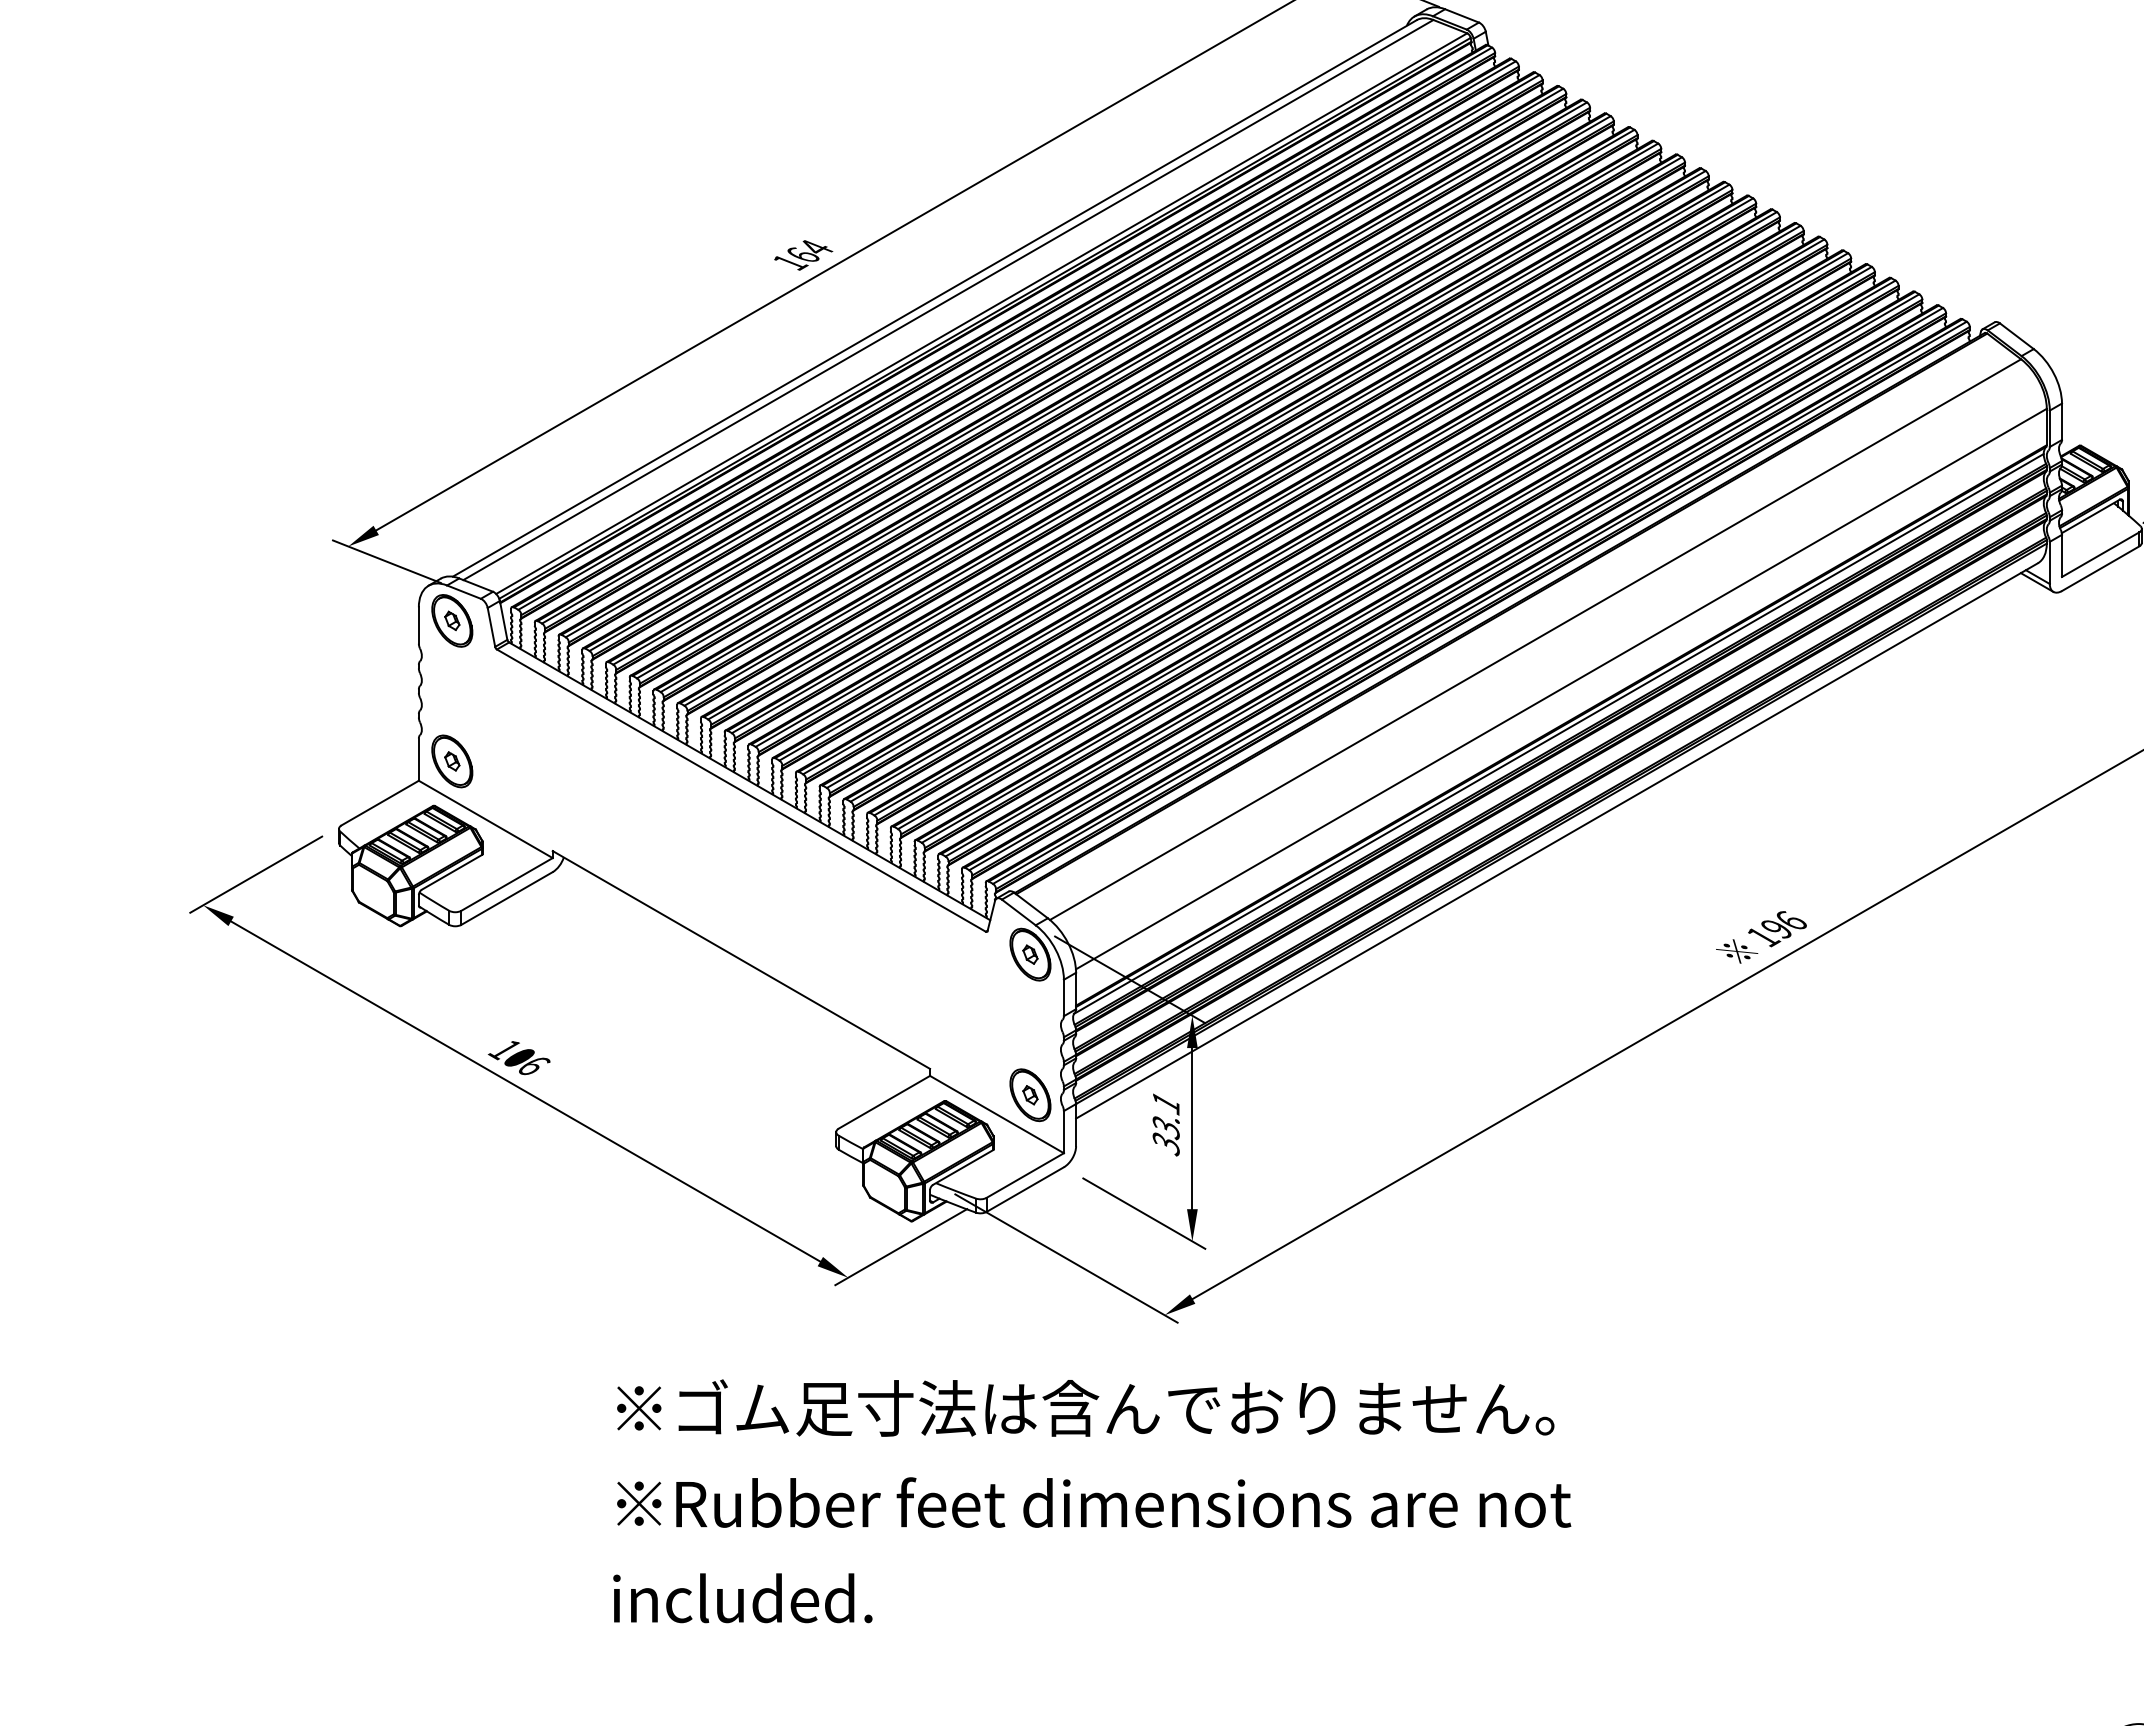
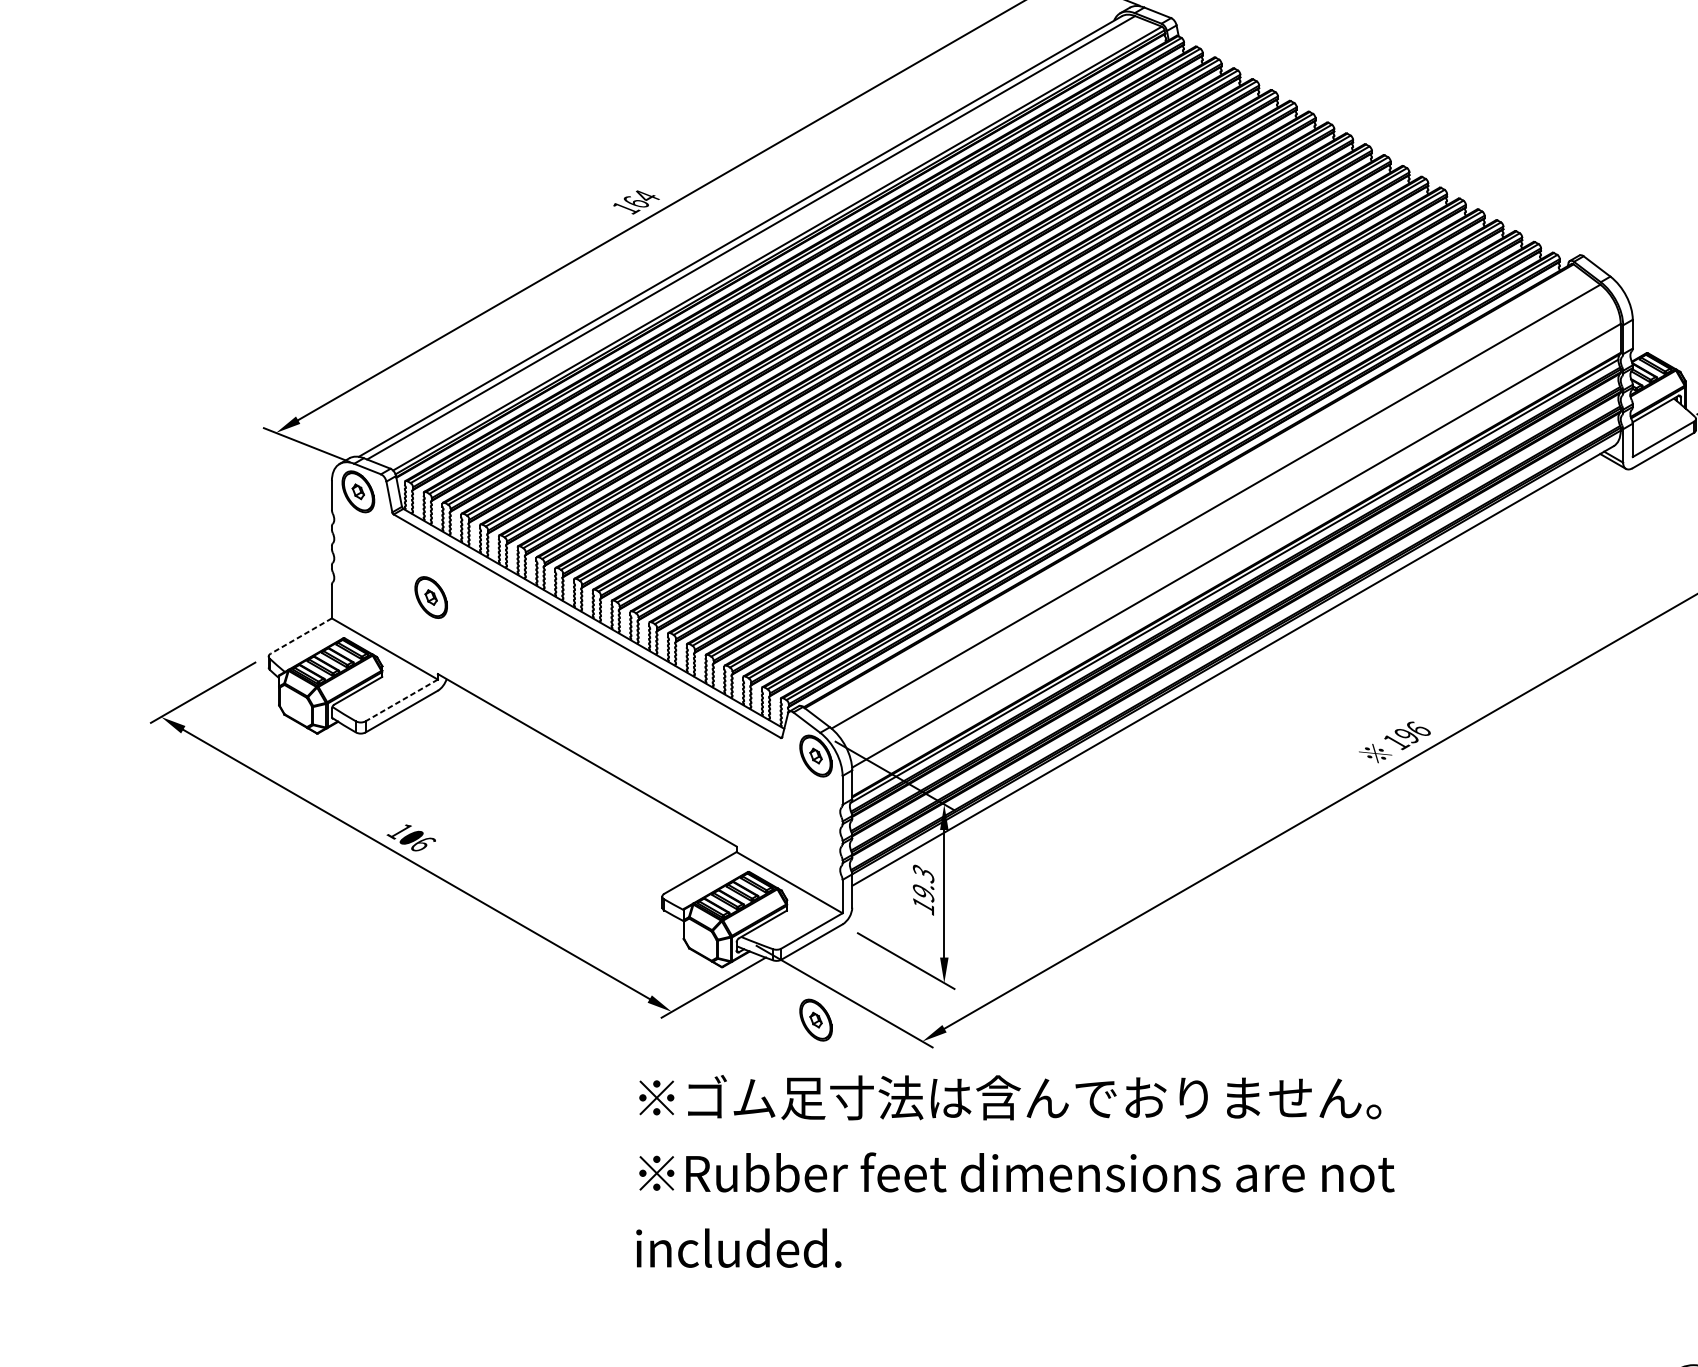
part: (452, 761) -> (431, 597), moved
line: (380, 803) -> (301, 636), solid -> dashed
line: (507, 884) -> (402, 700), solid -> dashed
part: (1030, 1095) -> (816, 1020), moved
text: (1165, 1123) -> (923, 889), 33.1 -> 19.3
text: (1092, 1501) -> (1015, 1171), moved

